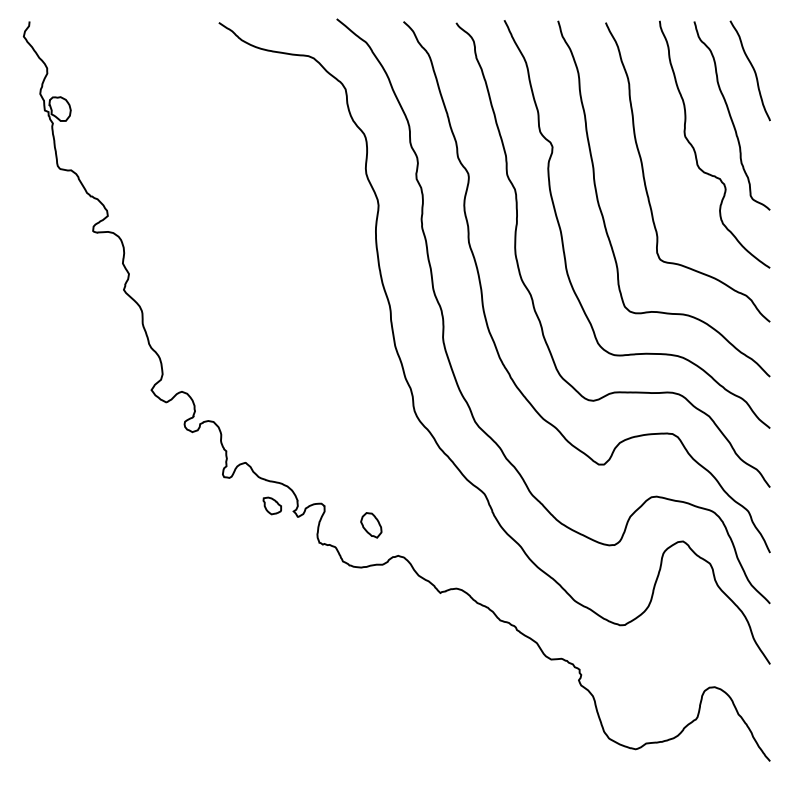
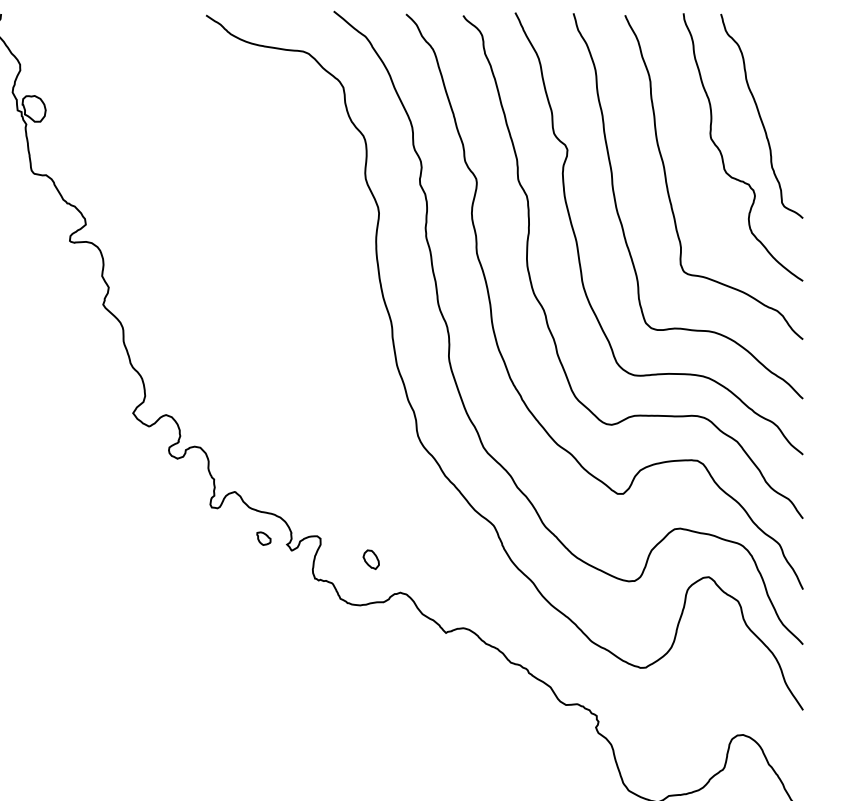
curve: (752, 68) -> (784, 64), removed
part: (271, 505) -> (263, 538), size x0.7
part: (371, 525) -> (371, 559), size x0.7

